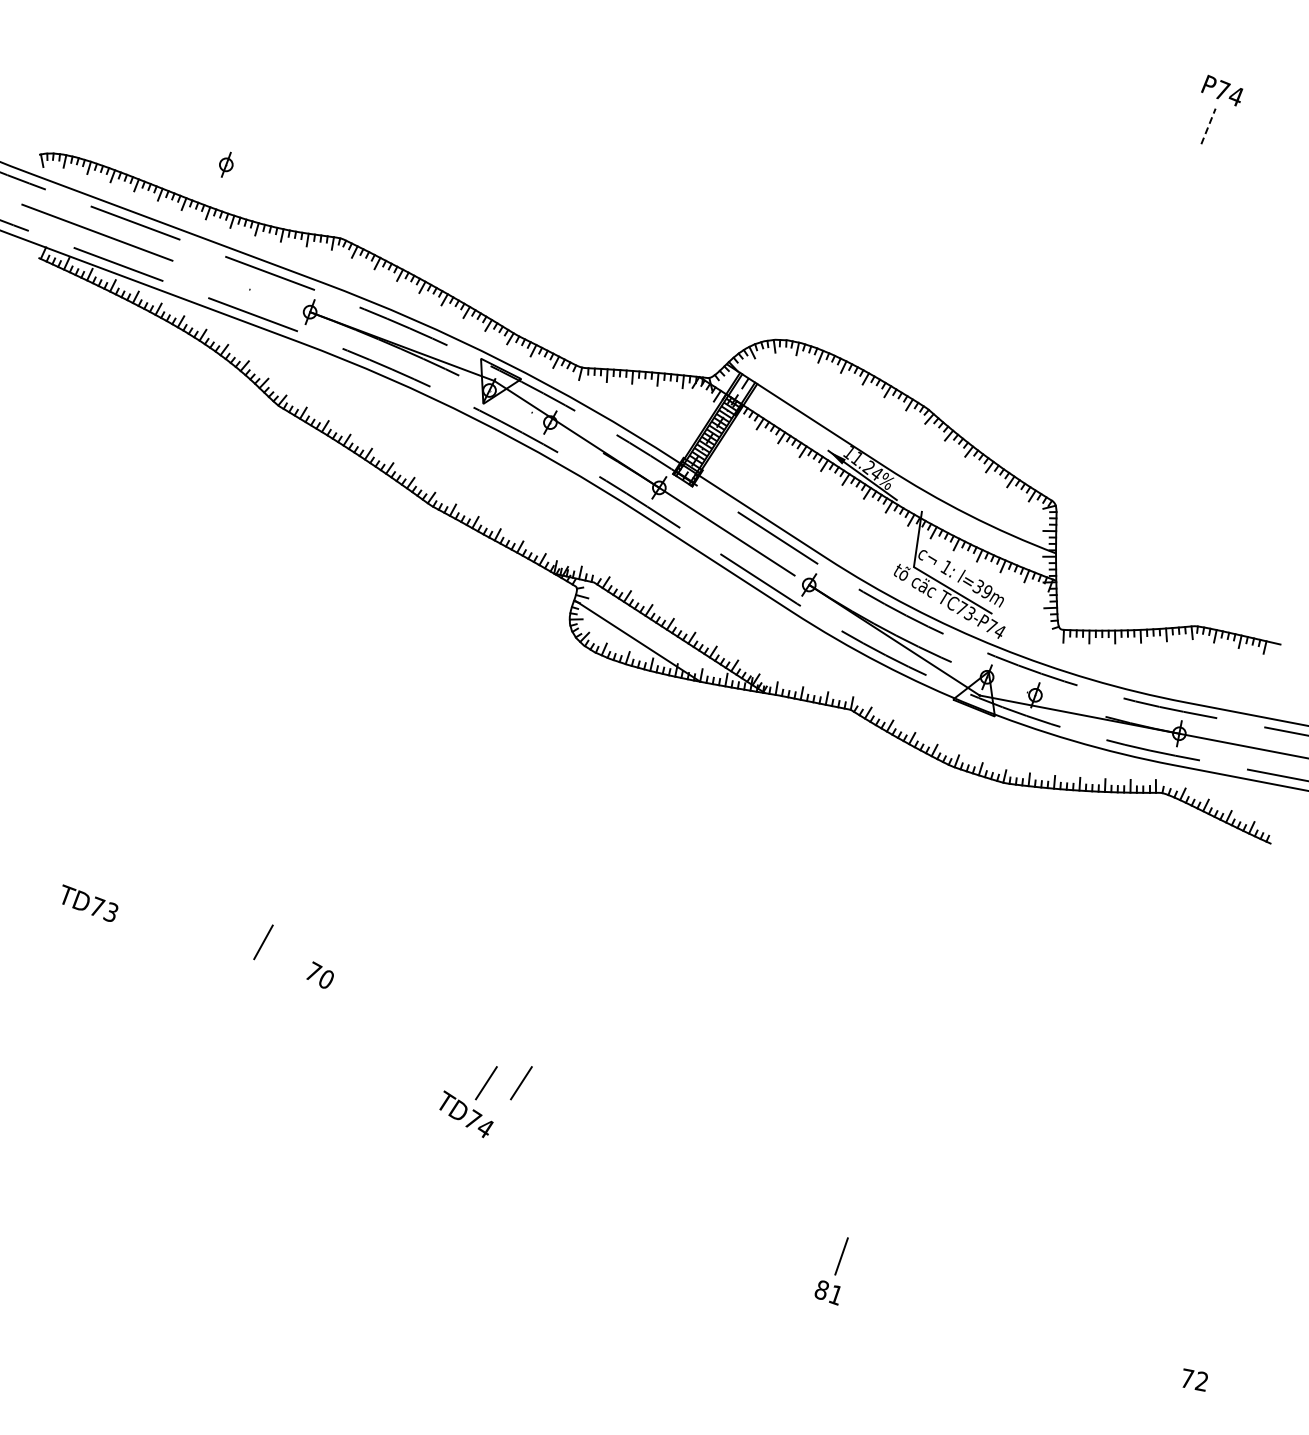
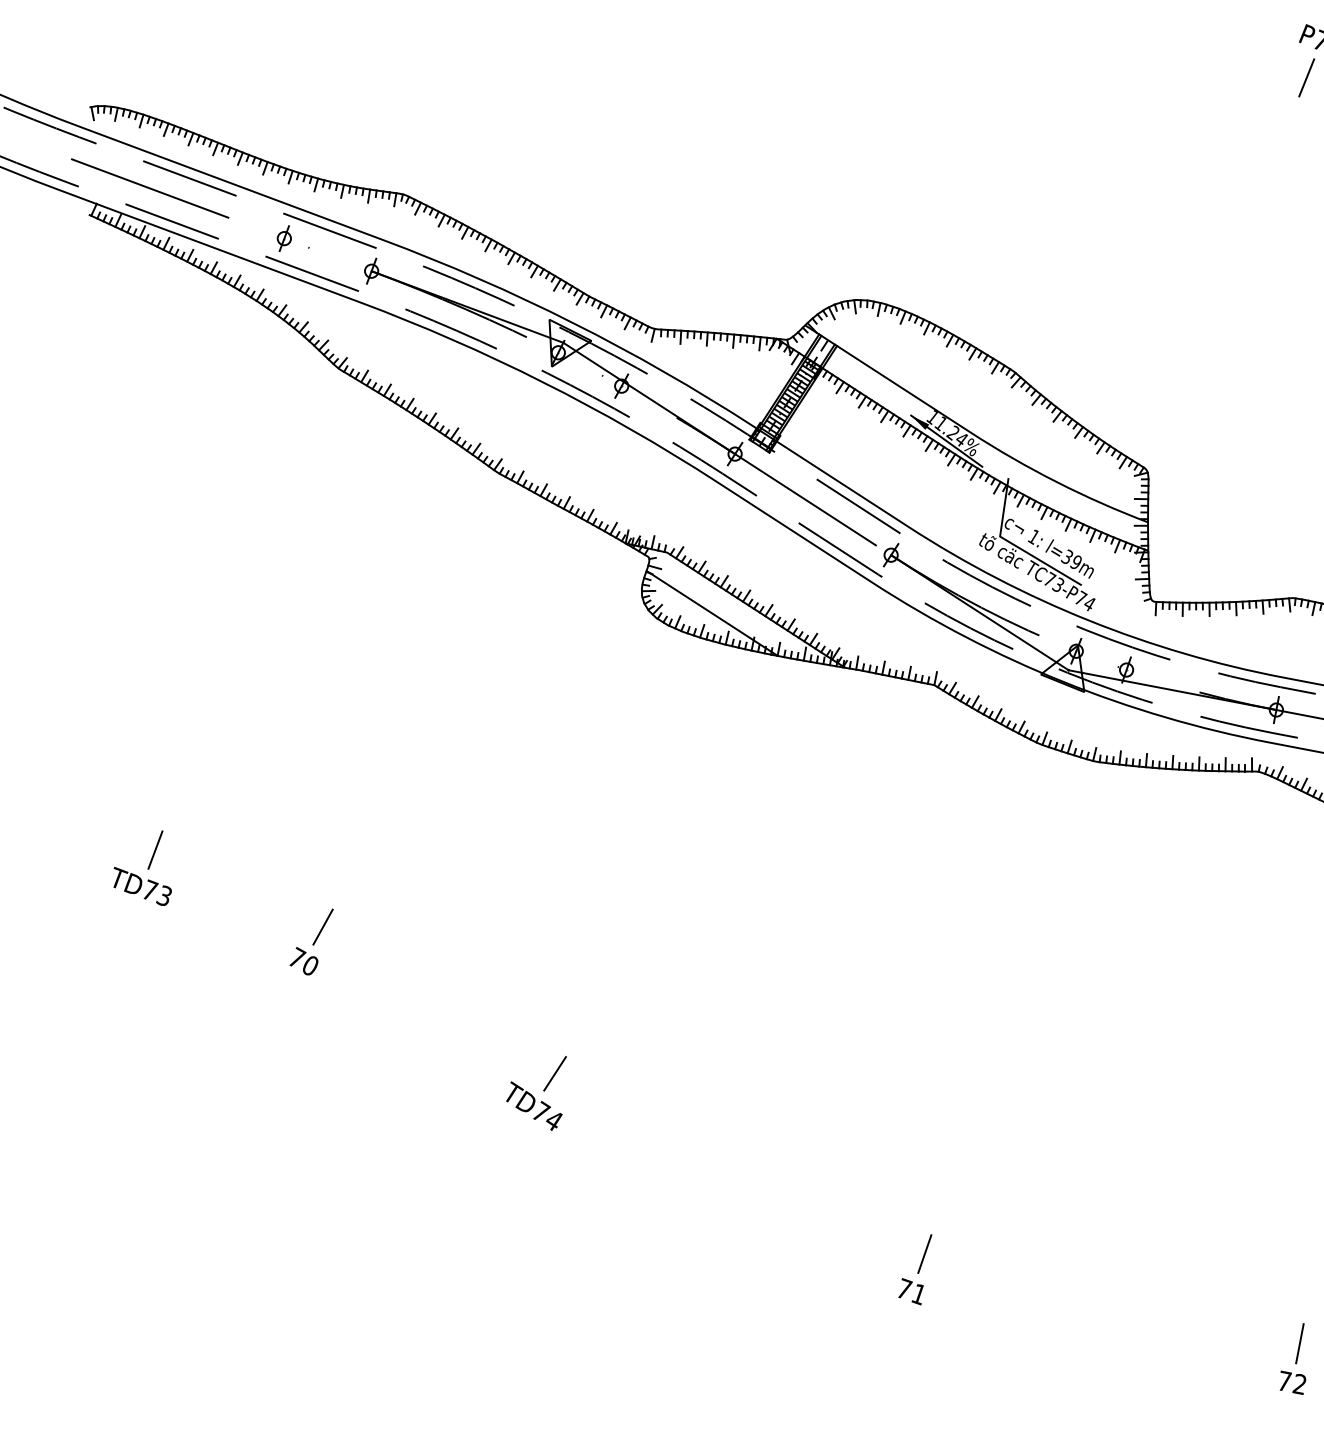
line: (1208, 125) -> (1306, 76), dashed -> solid
part: (226, 164) -> (284, 238), moved
line: (102, 868) -> (155, 850), added
text: (319, 974) -> (303, 960), moved
line: (521, 1083) -> (591, 1074), removed
text: (822, 1289) -> (904, 1288), 81 -> 71
line: (1201, 1342) -> (1299, 1343), added

